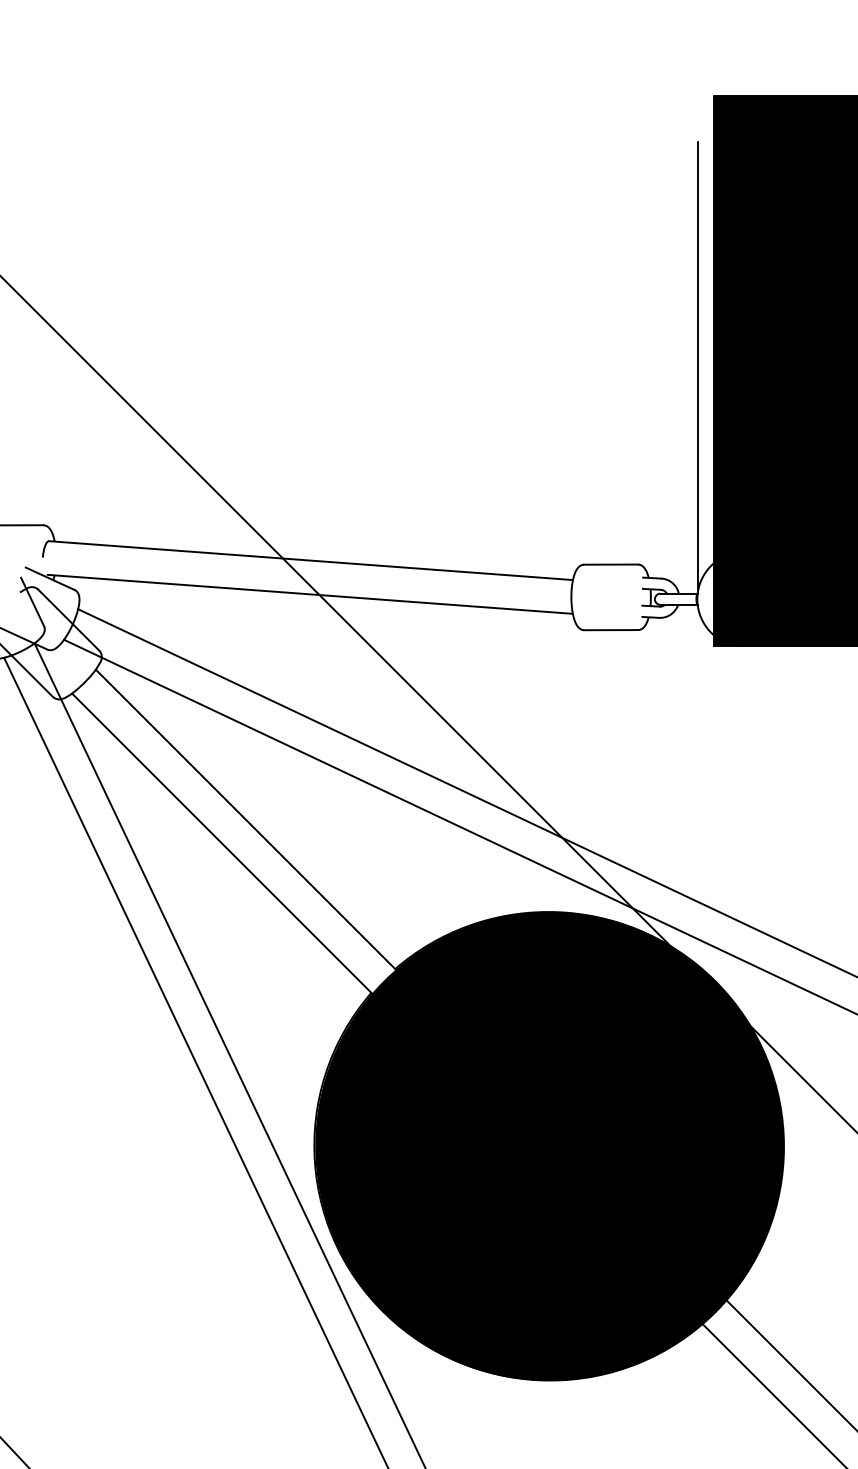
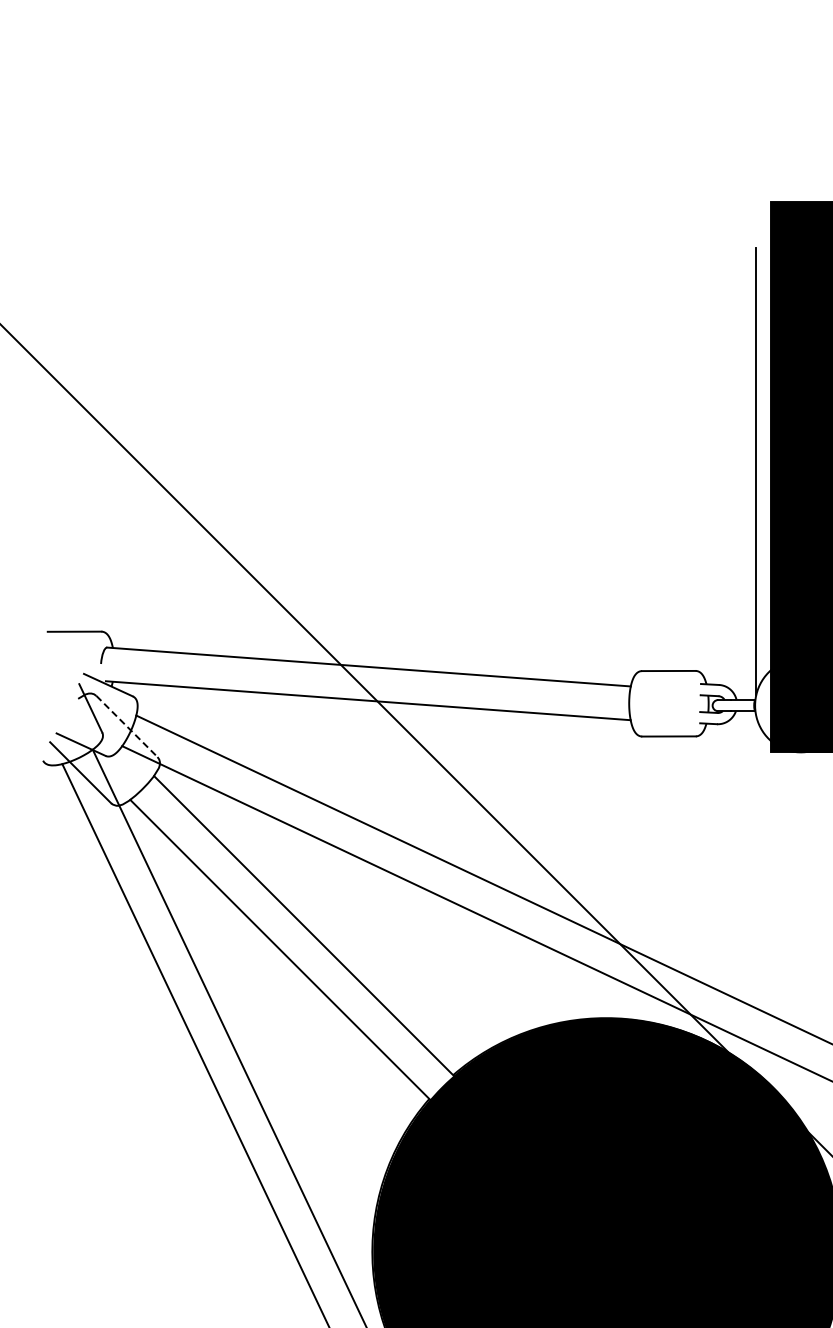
line: (69, 620) -> (127, 726), solid -> dashed

